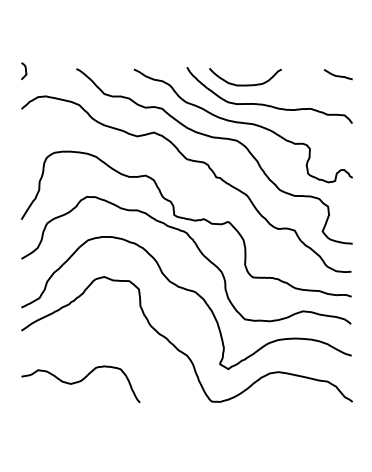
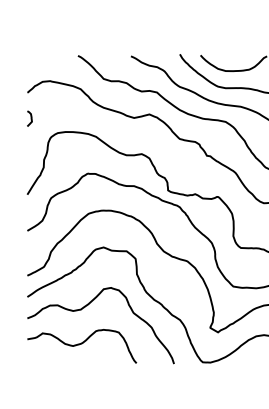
curve: (25, 70) -> (31, 118), moved
curve: (88, 339) -> (89, 305), added

